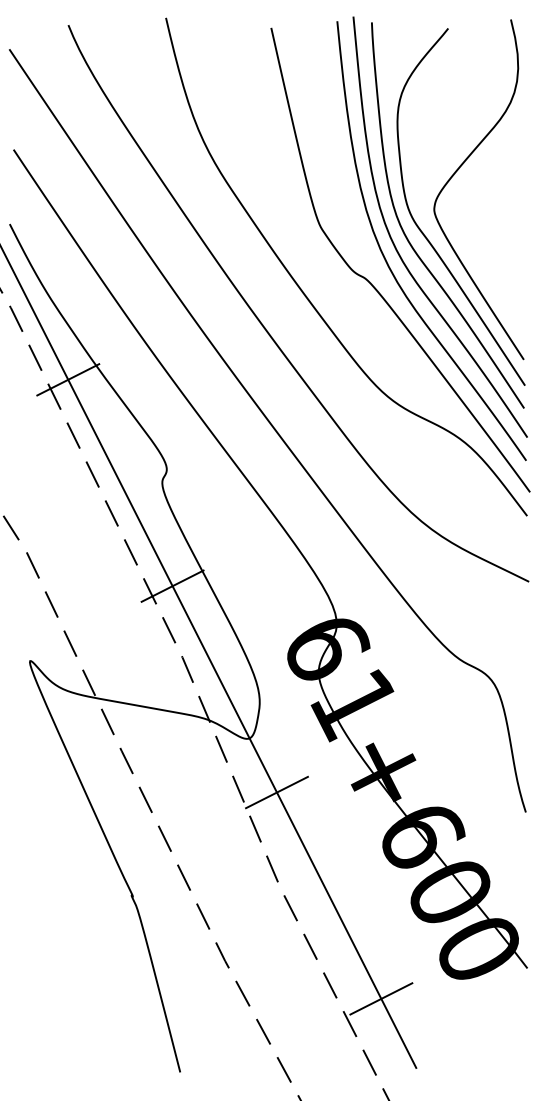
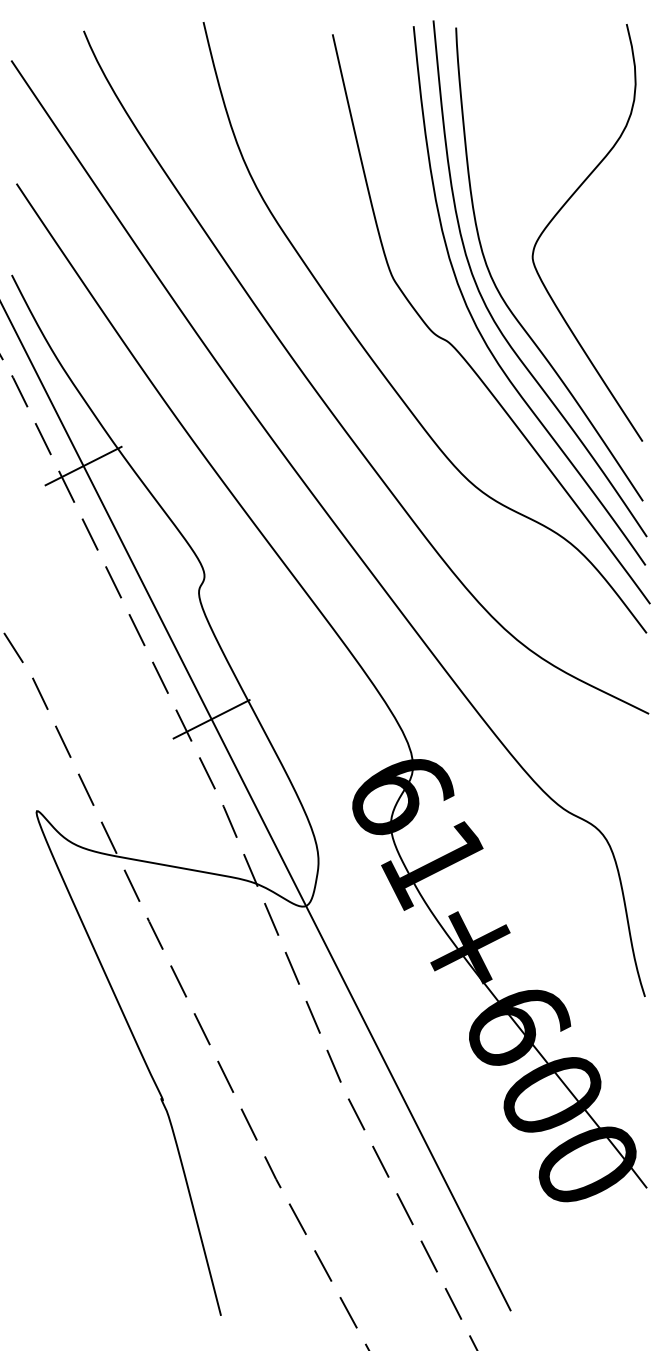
curve: (423, 232) -> (519, 285), removed
line: (276, 792) -> (339, 972), removed
line: (381, 998) -> (467, 1225), removed

